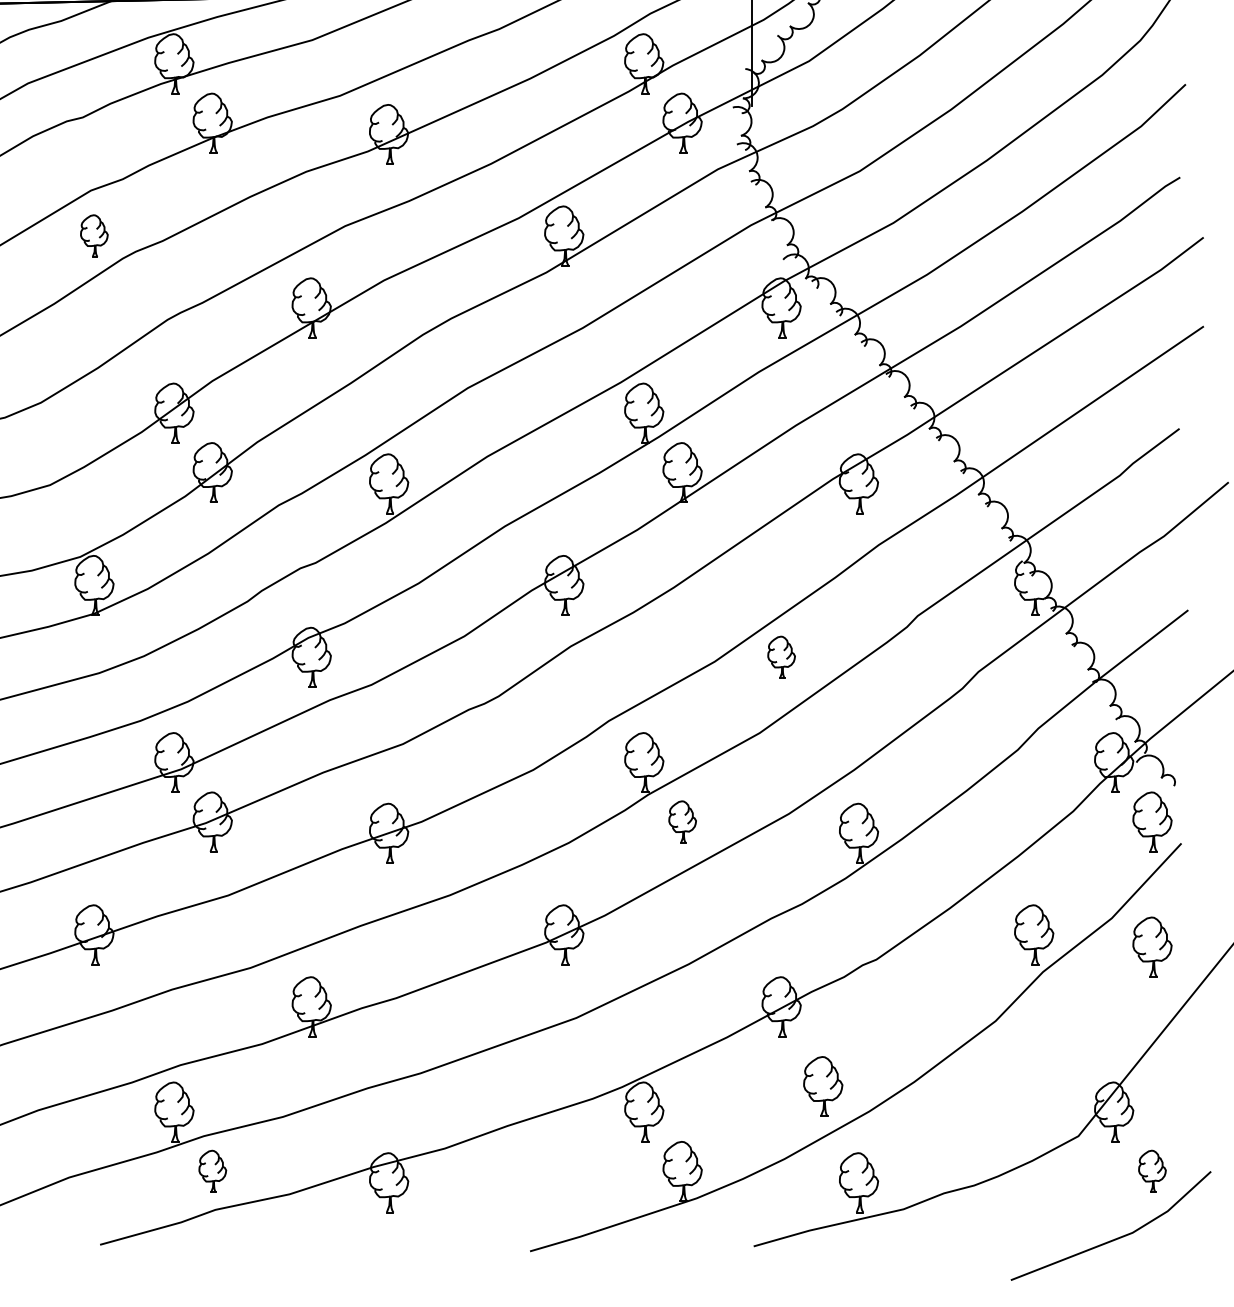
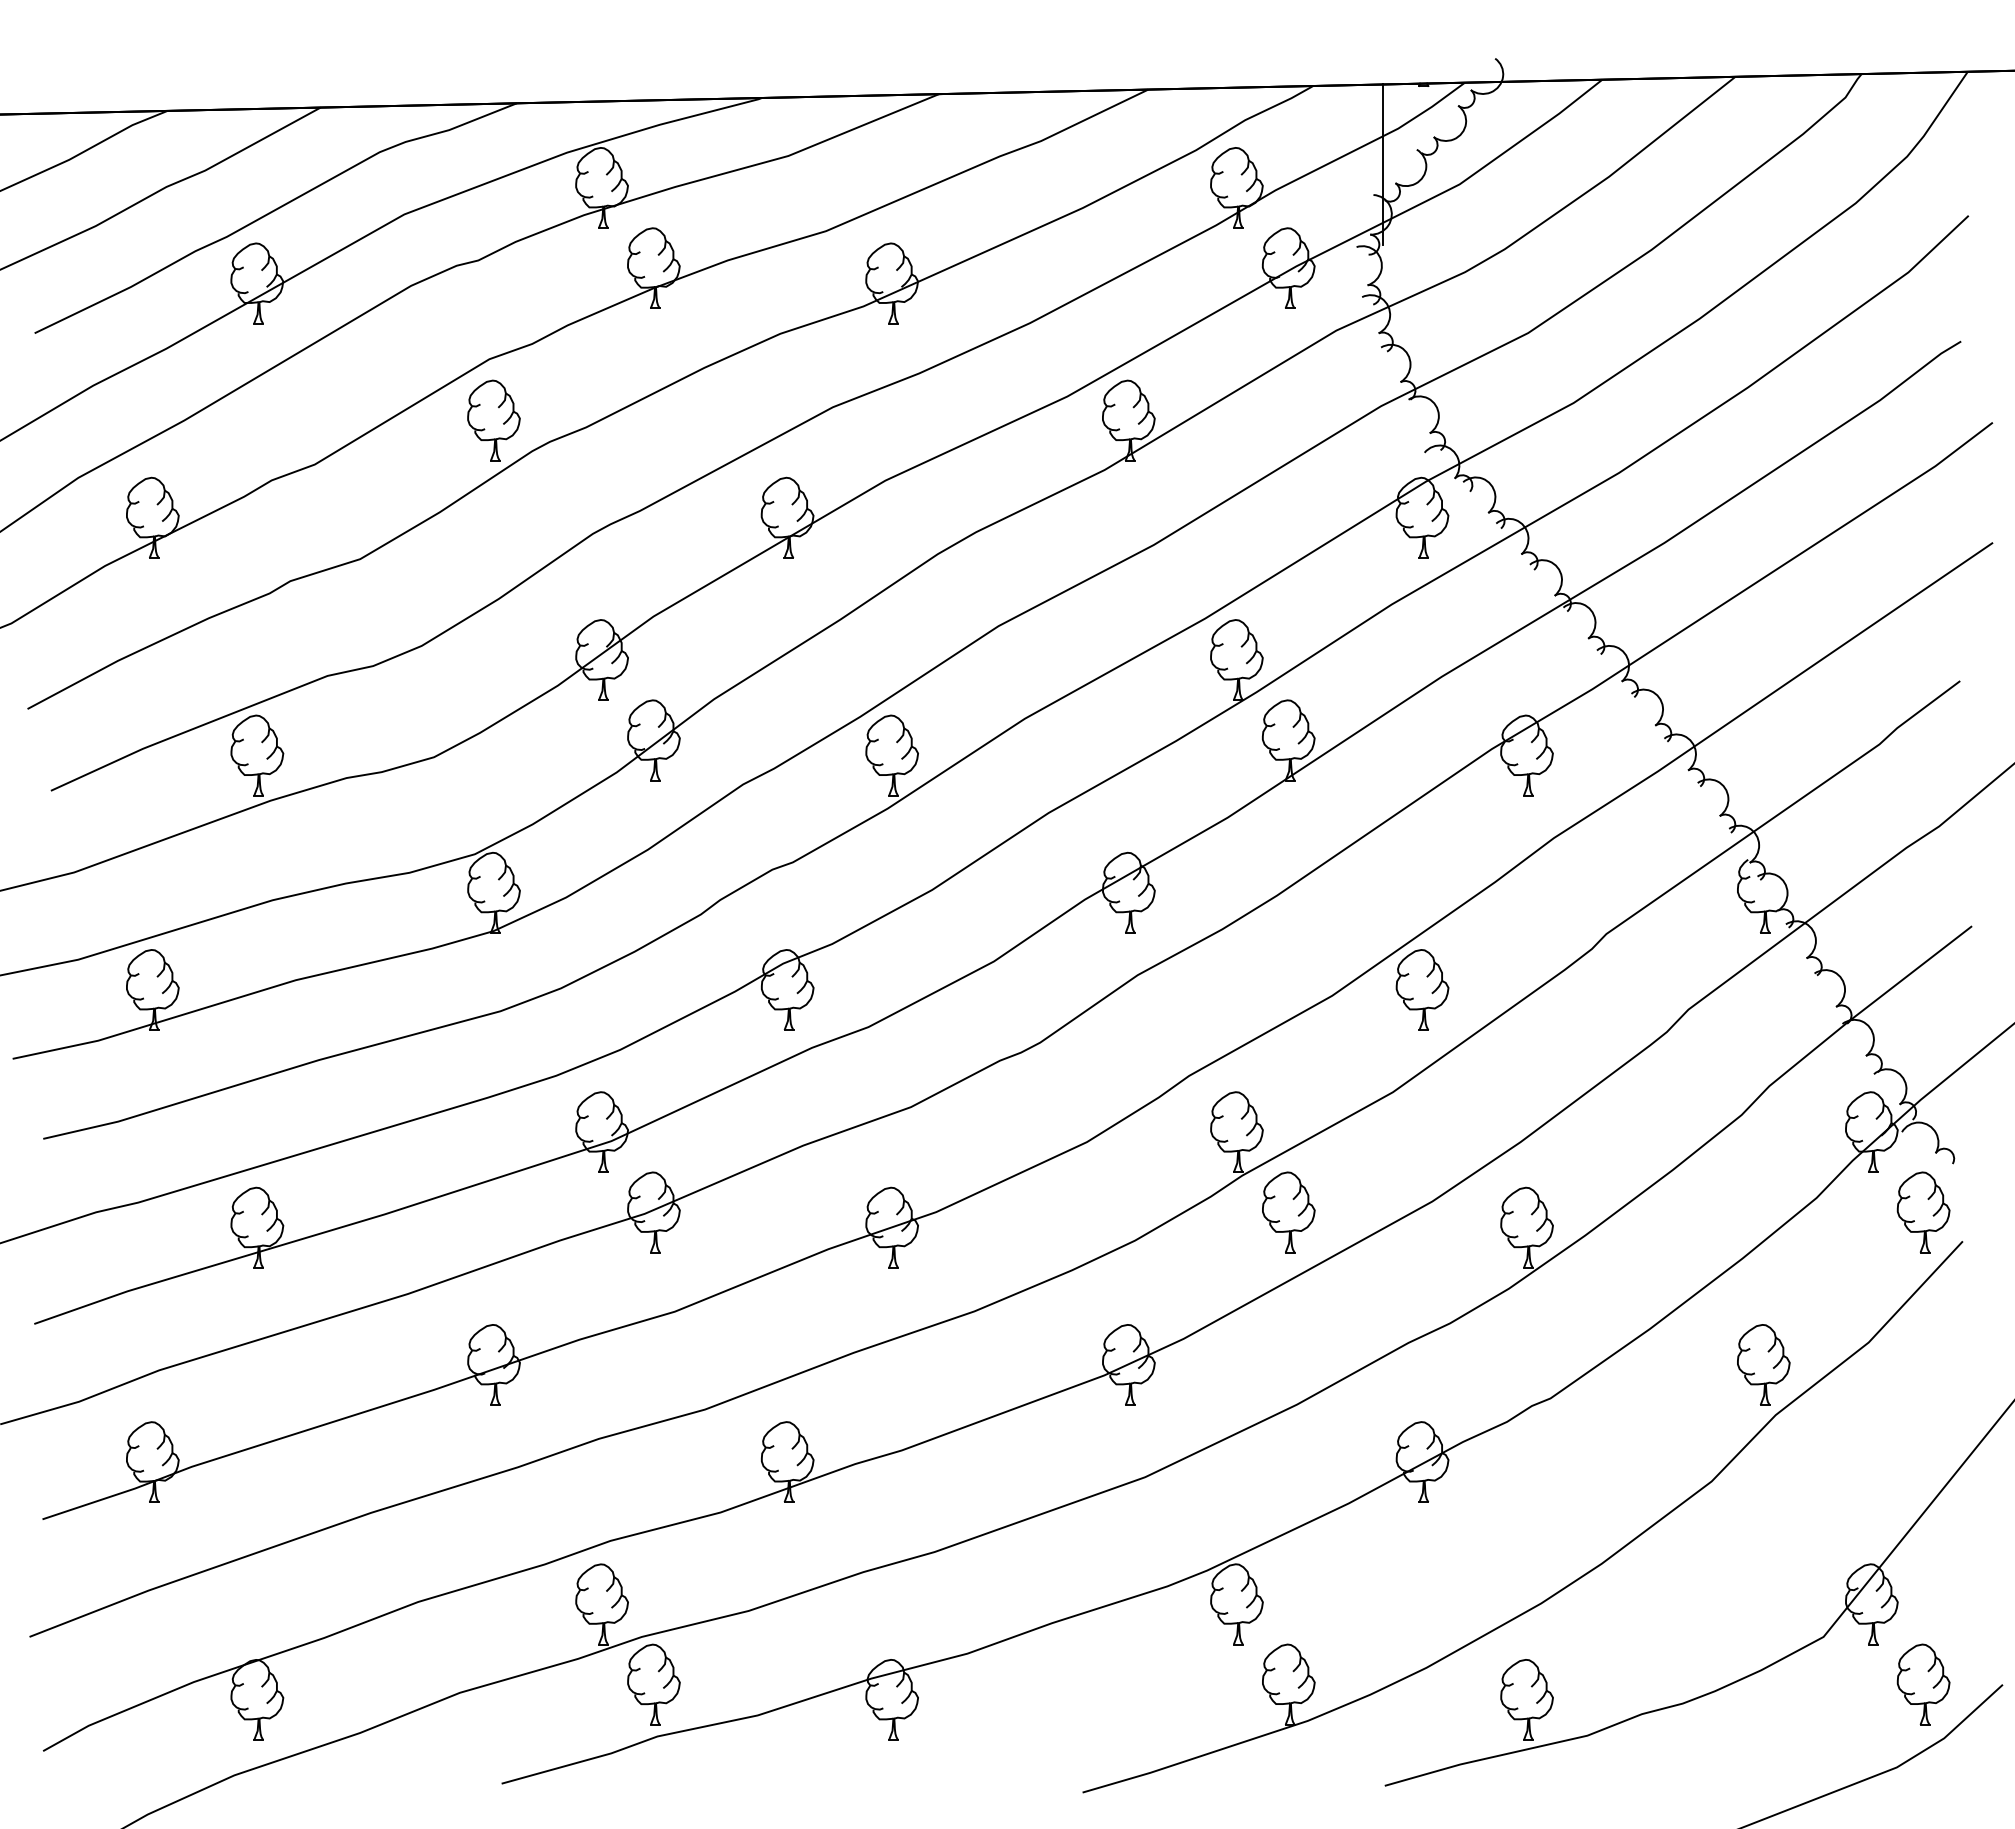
part: (94, 235) -> (493, 420), size x1.43
part: (781, 657) -> (1422, 989), size x1.43
part: (682, 822) -> (1288, 1212), size x1.43
part: (1152, 947) -> (1923, 1381), removed
part: (823, 1086) -> (1478, 1569), removed
part: (212, 1171) -> (653, 1684), size x1.43
part: (1152, 1171) -> (1923, 1684), size x1.43

